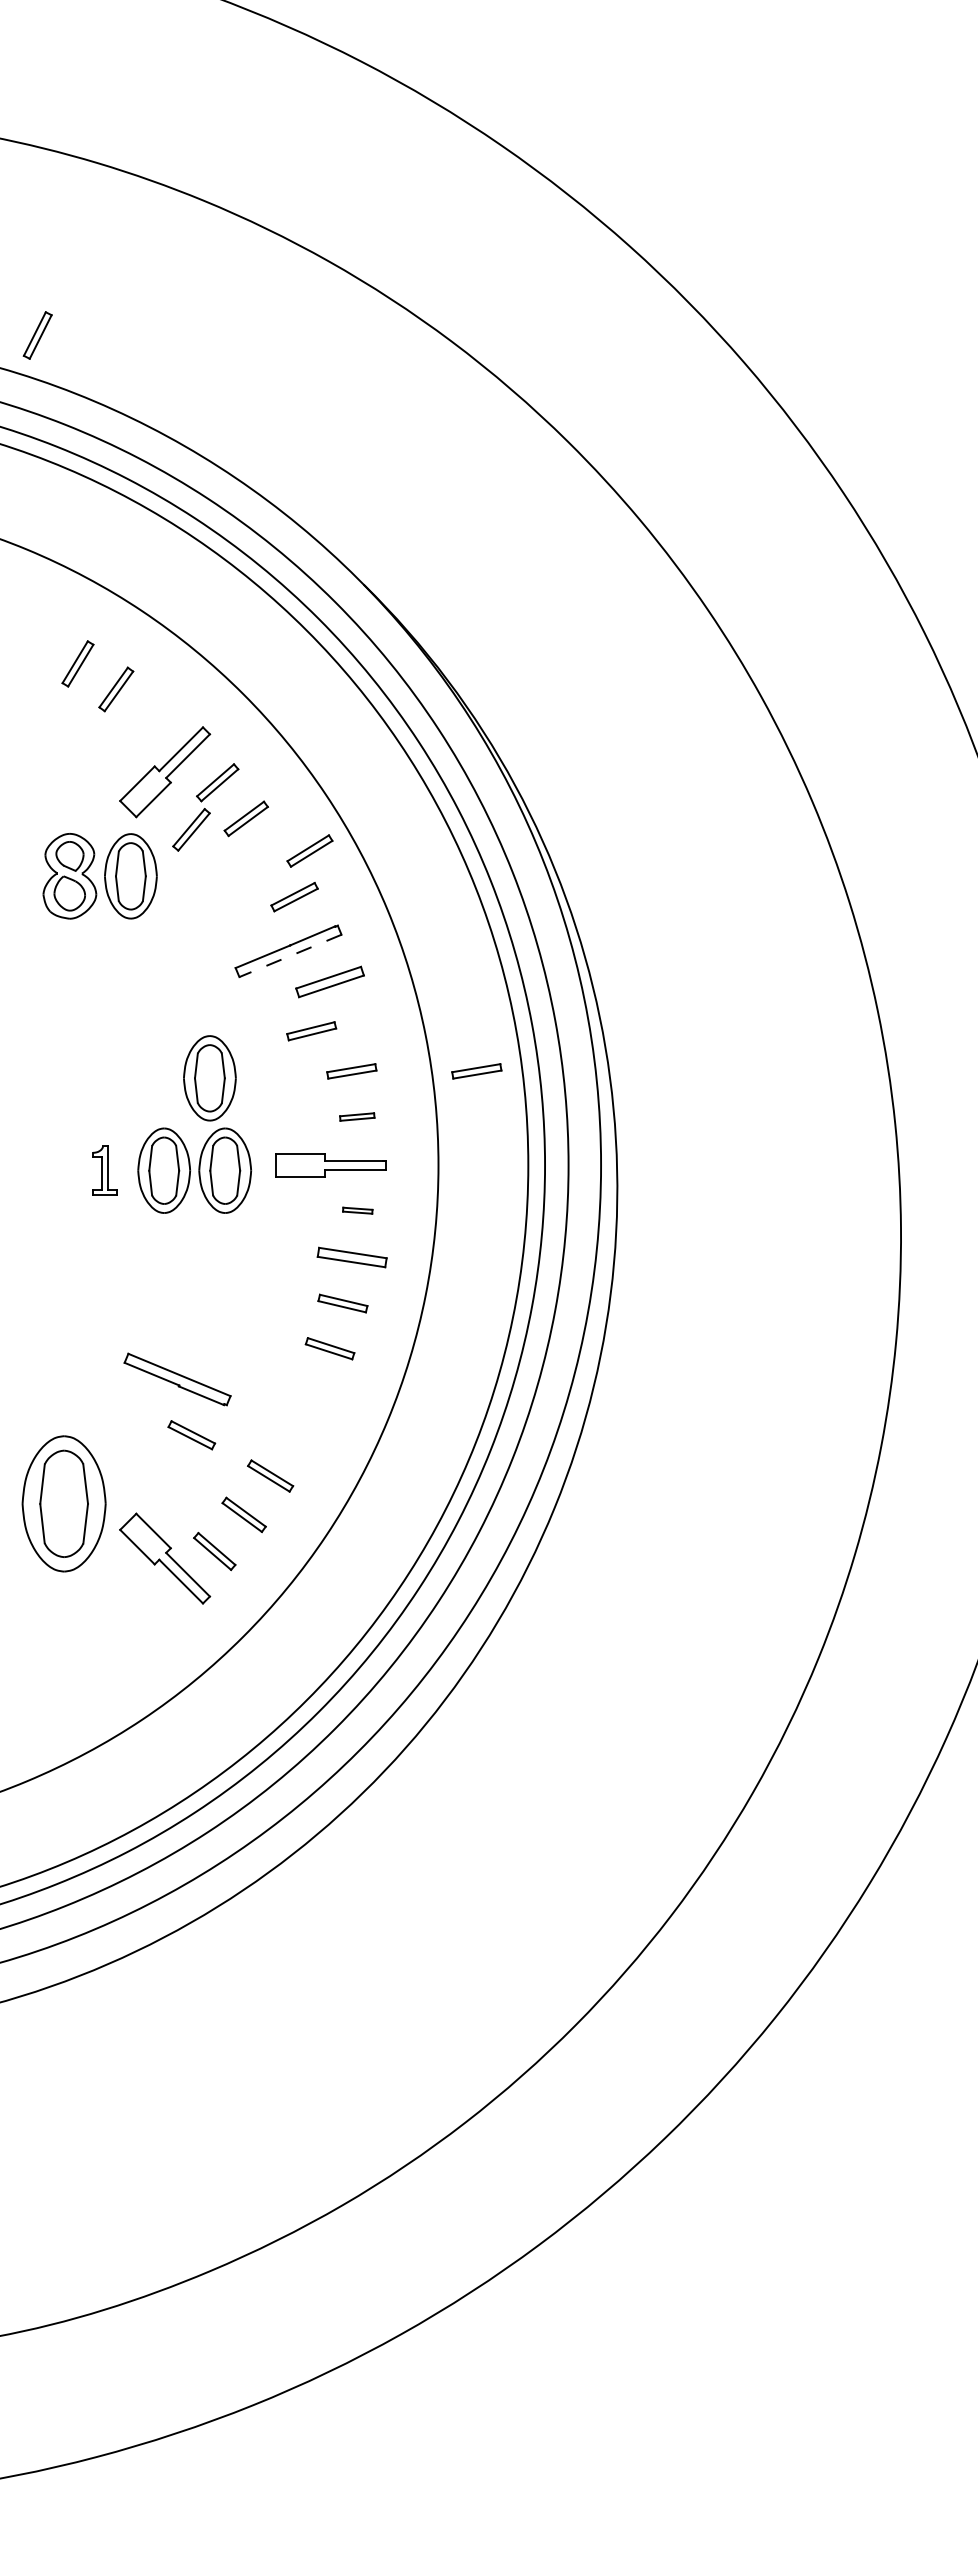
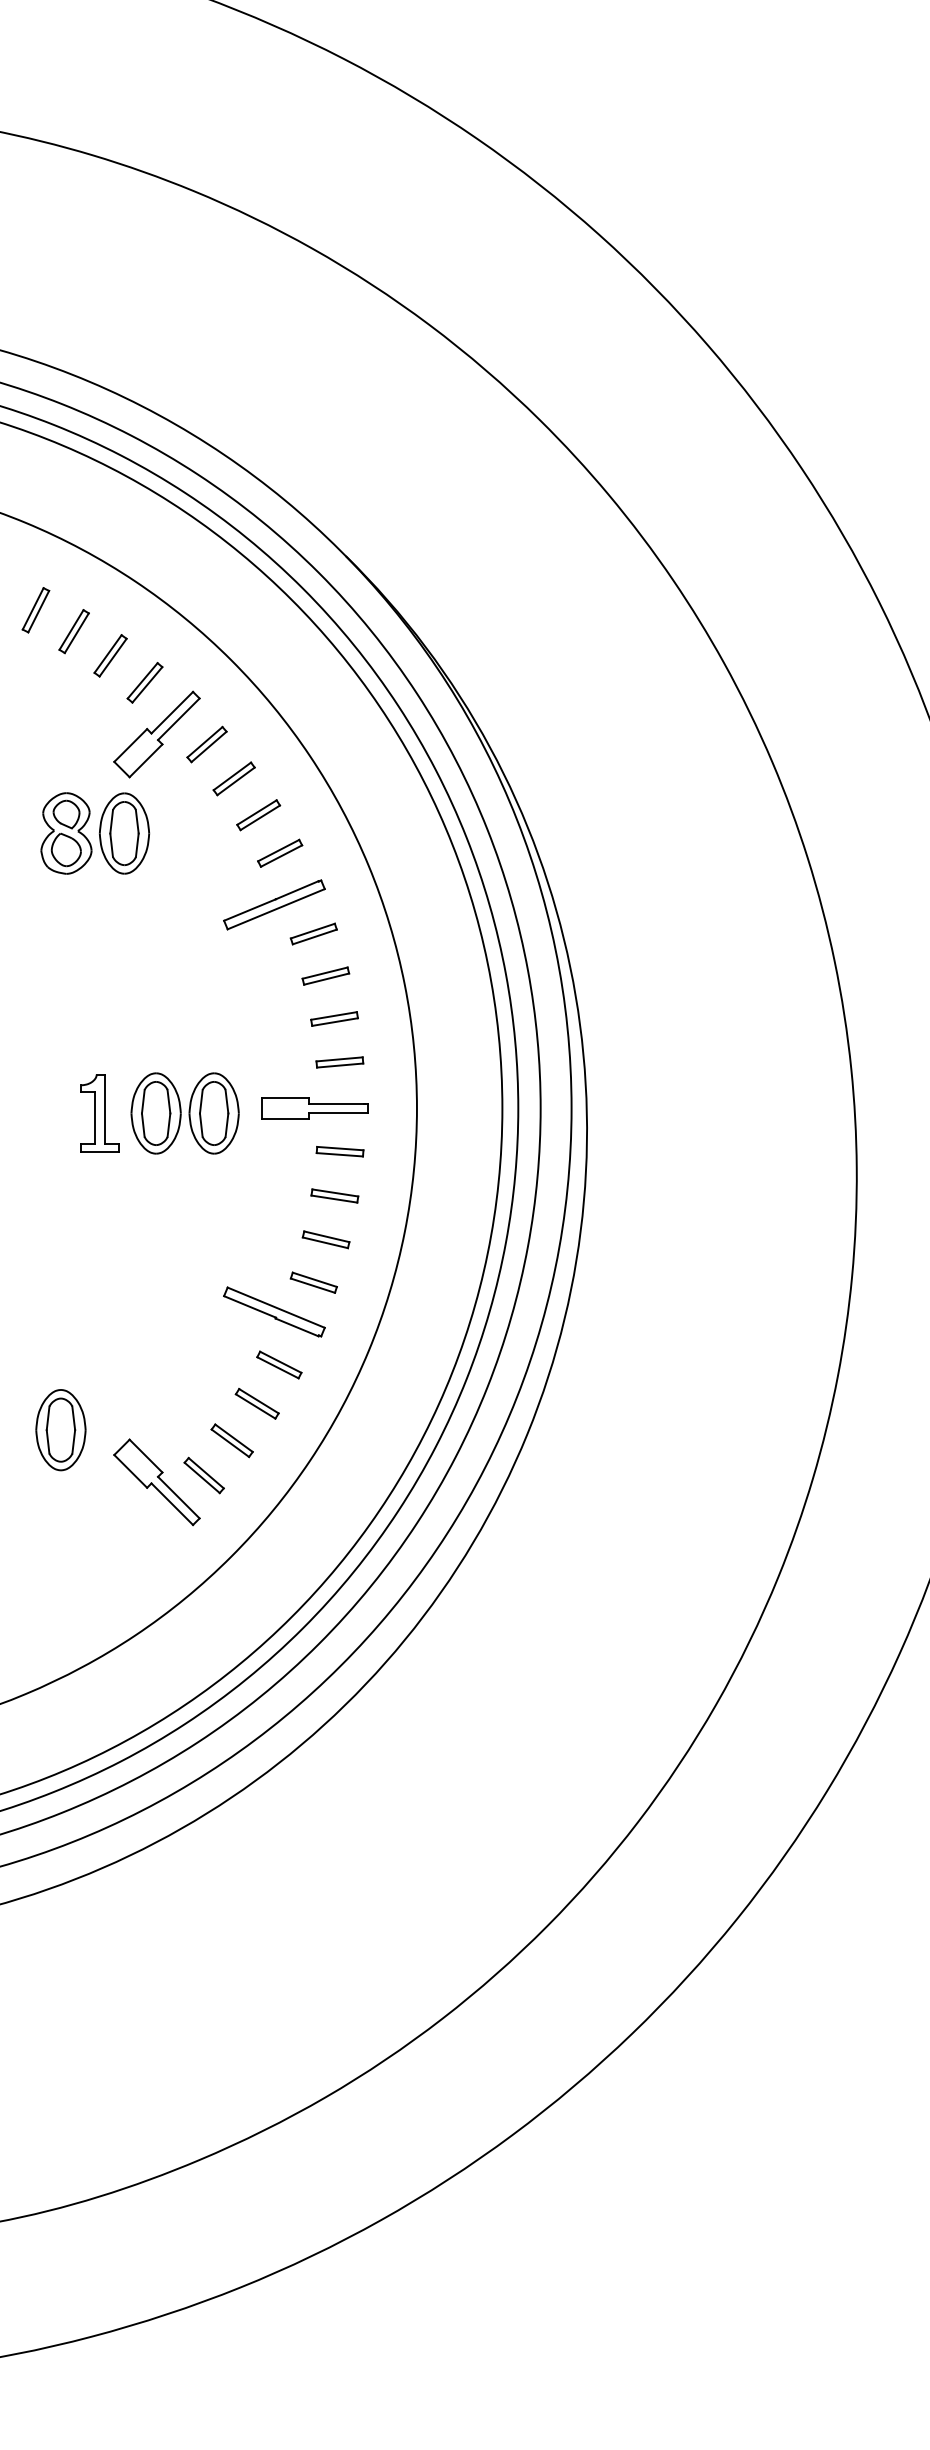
part: (37, 335) -> (35, 610), moved
part: (191, 829) -> (145, 682), moved
part: (309, 850) -> (258, 814), moved
line: (290, 956) -> (276, 909), dashed -> solid
part: (329, 981) -> (313, 933), size x0.71
part: (311, 1031) -> (325, 976), moved
part: (476, 1071) -> (453, 1019), removed
part: (209, 1078) -> (199, 1025), removed
part: (356, 1116) -> (339, 1061), size x1.43
part: (104, 1170) -> (99, 1113), size x1.67
part: (357, 1210) -> (339, 1151), size x1.67
part: (351, 1257) -> (334, 1195), size x0.71
part: (177, 1379) -> (274, 1312), moved
part: (191, 1435) -> (279, 1365), moved
part: (63, 1503) -> (60, 1429), size x0.62

